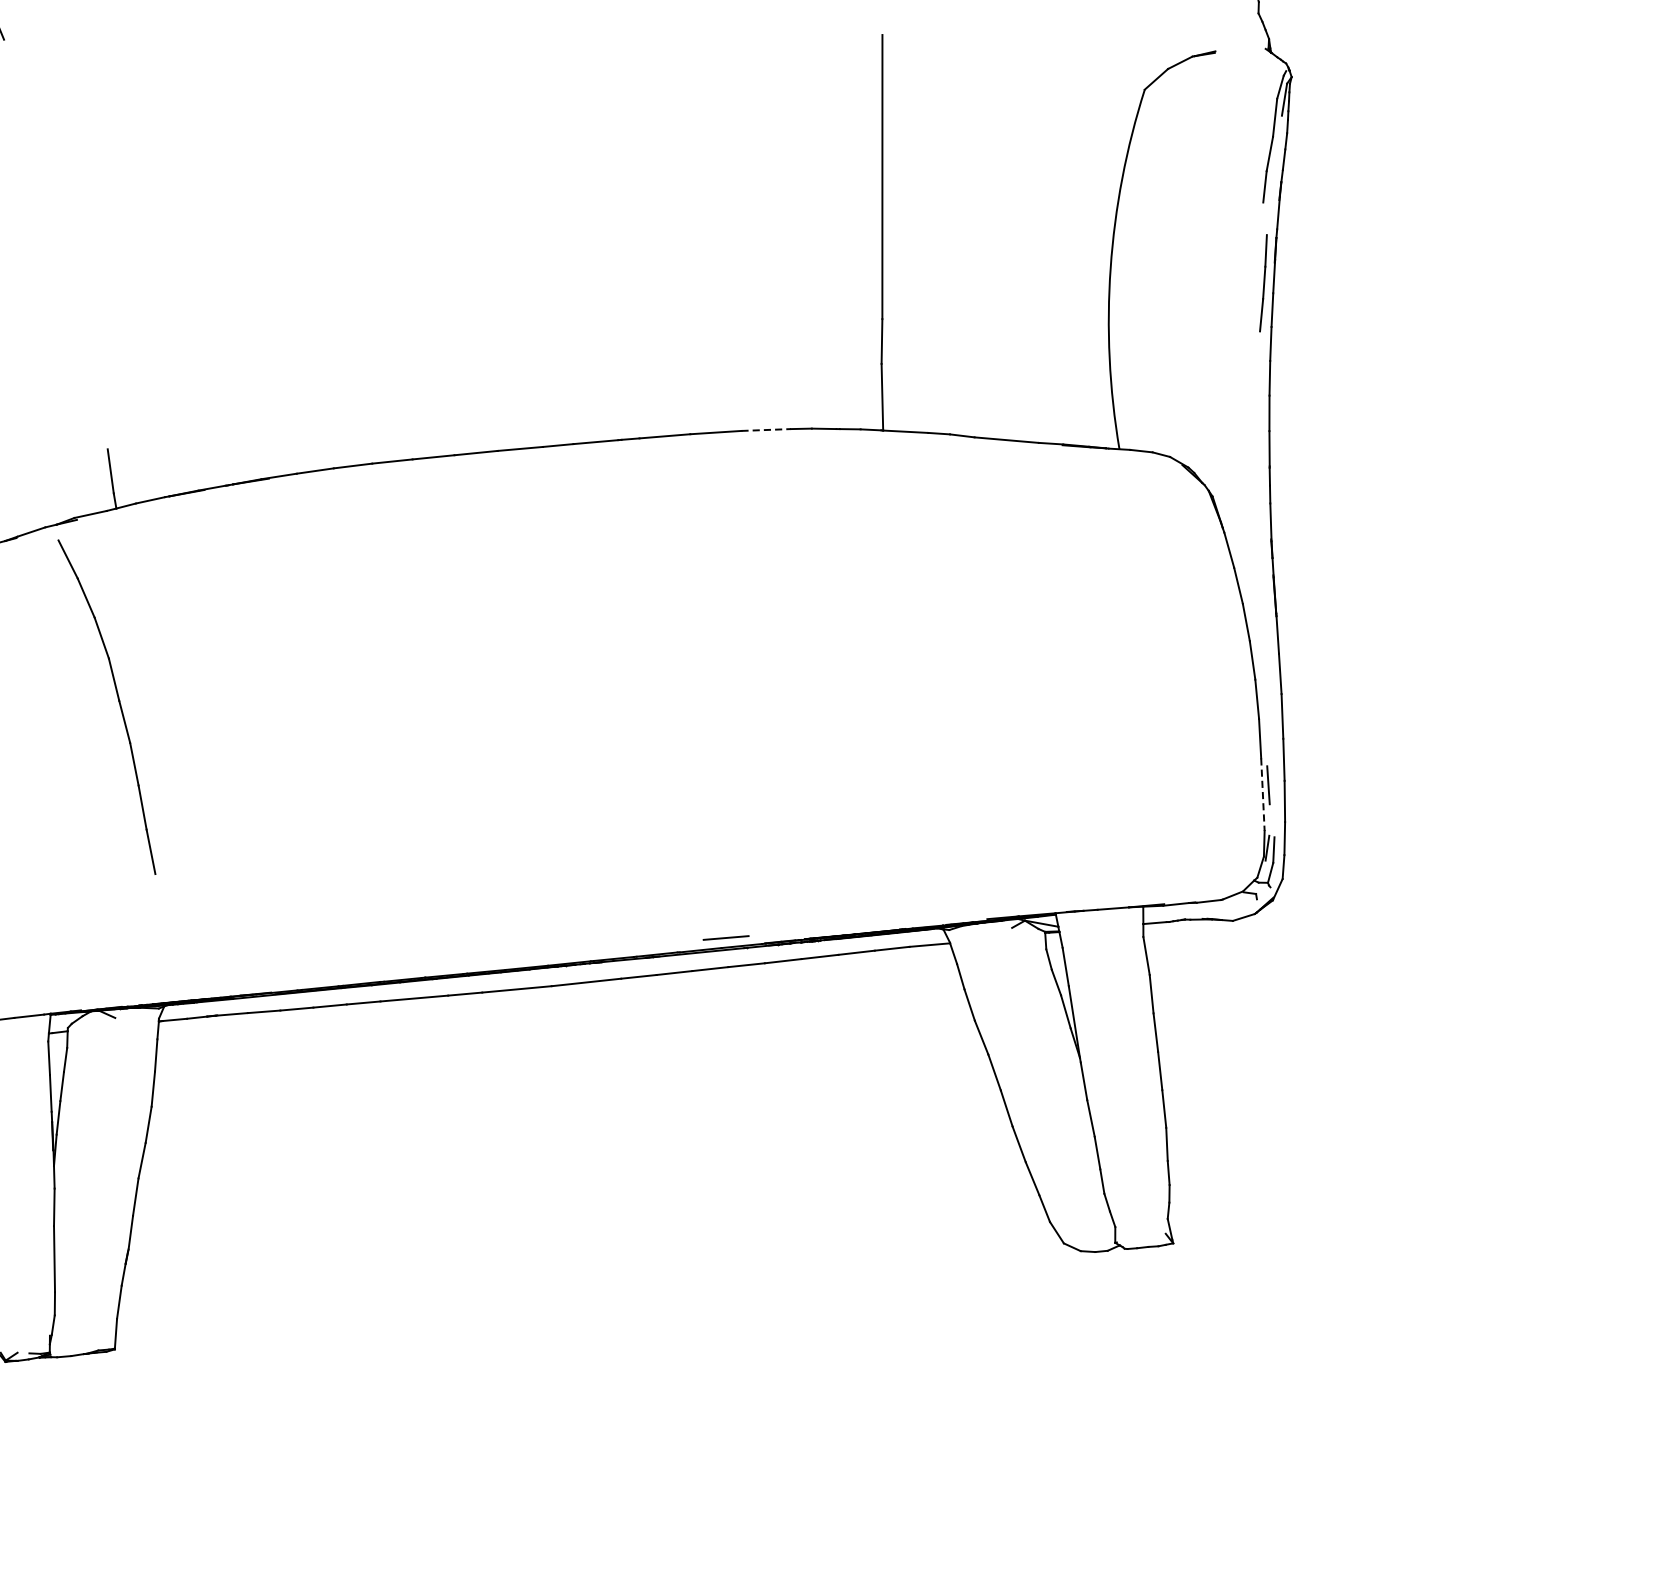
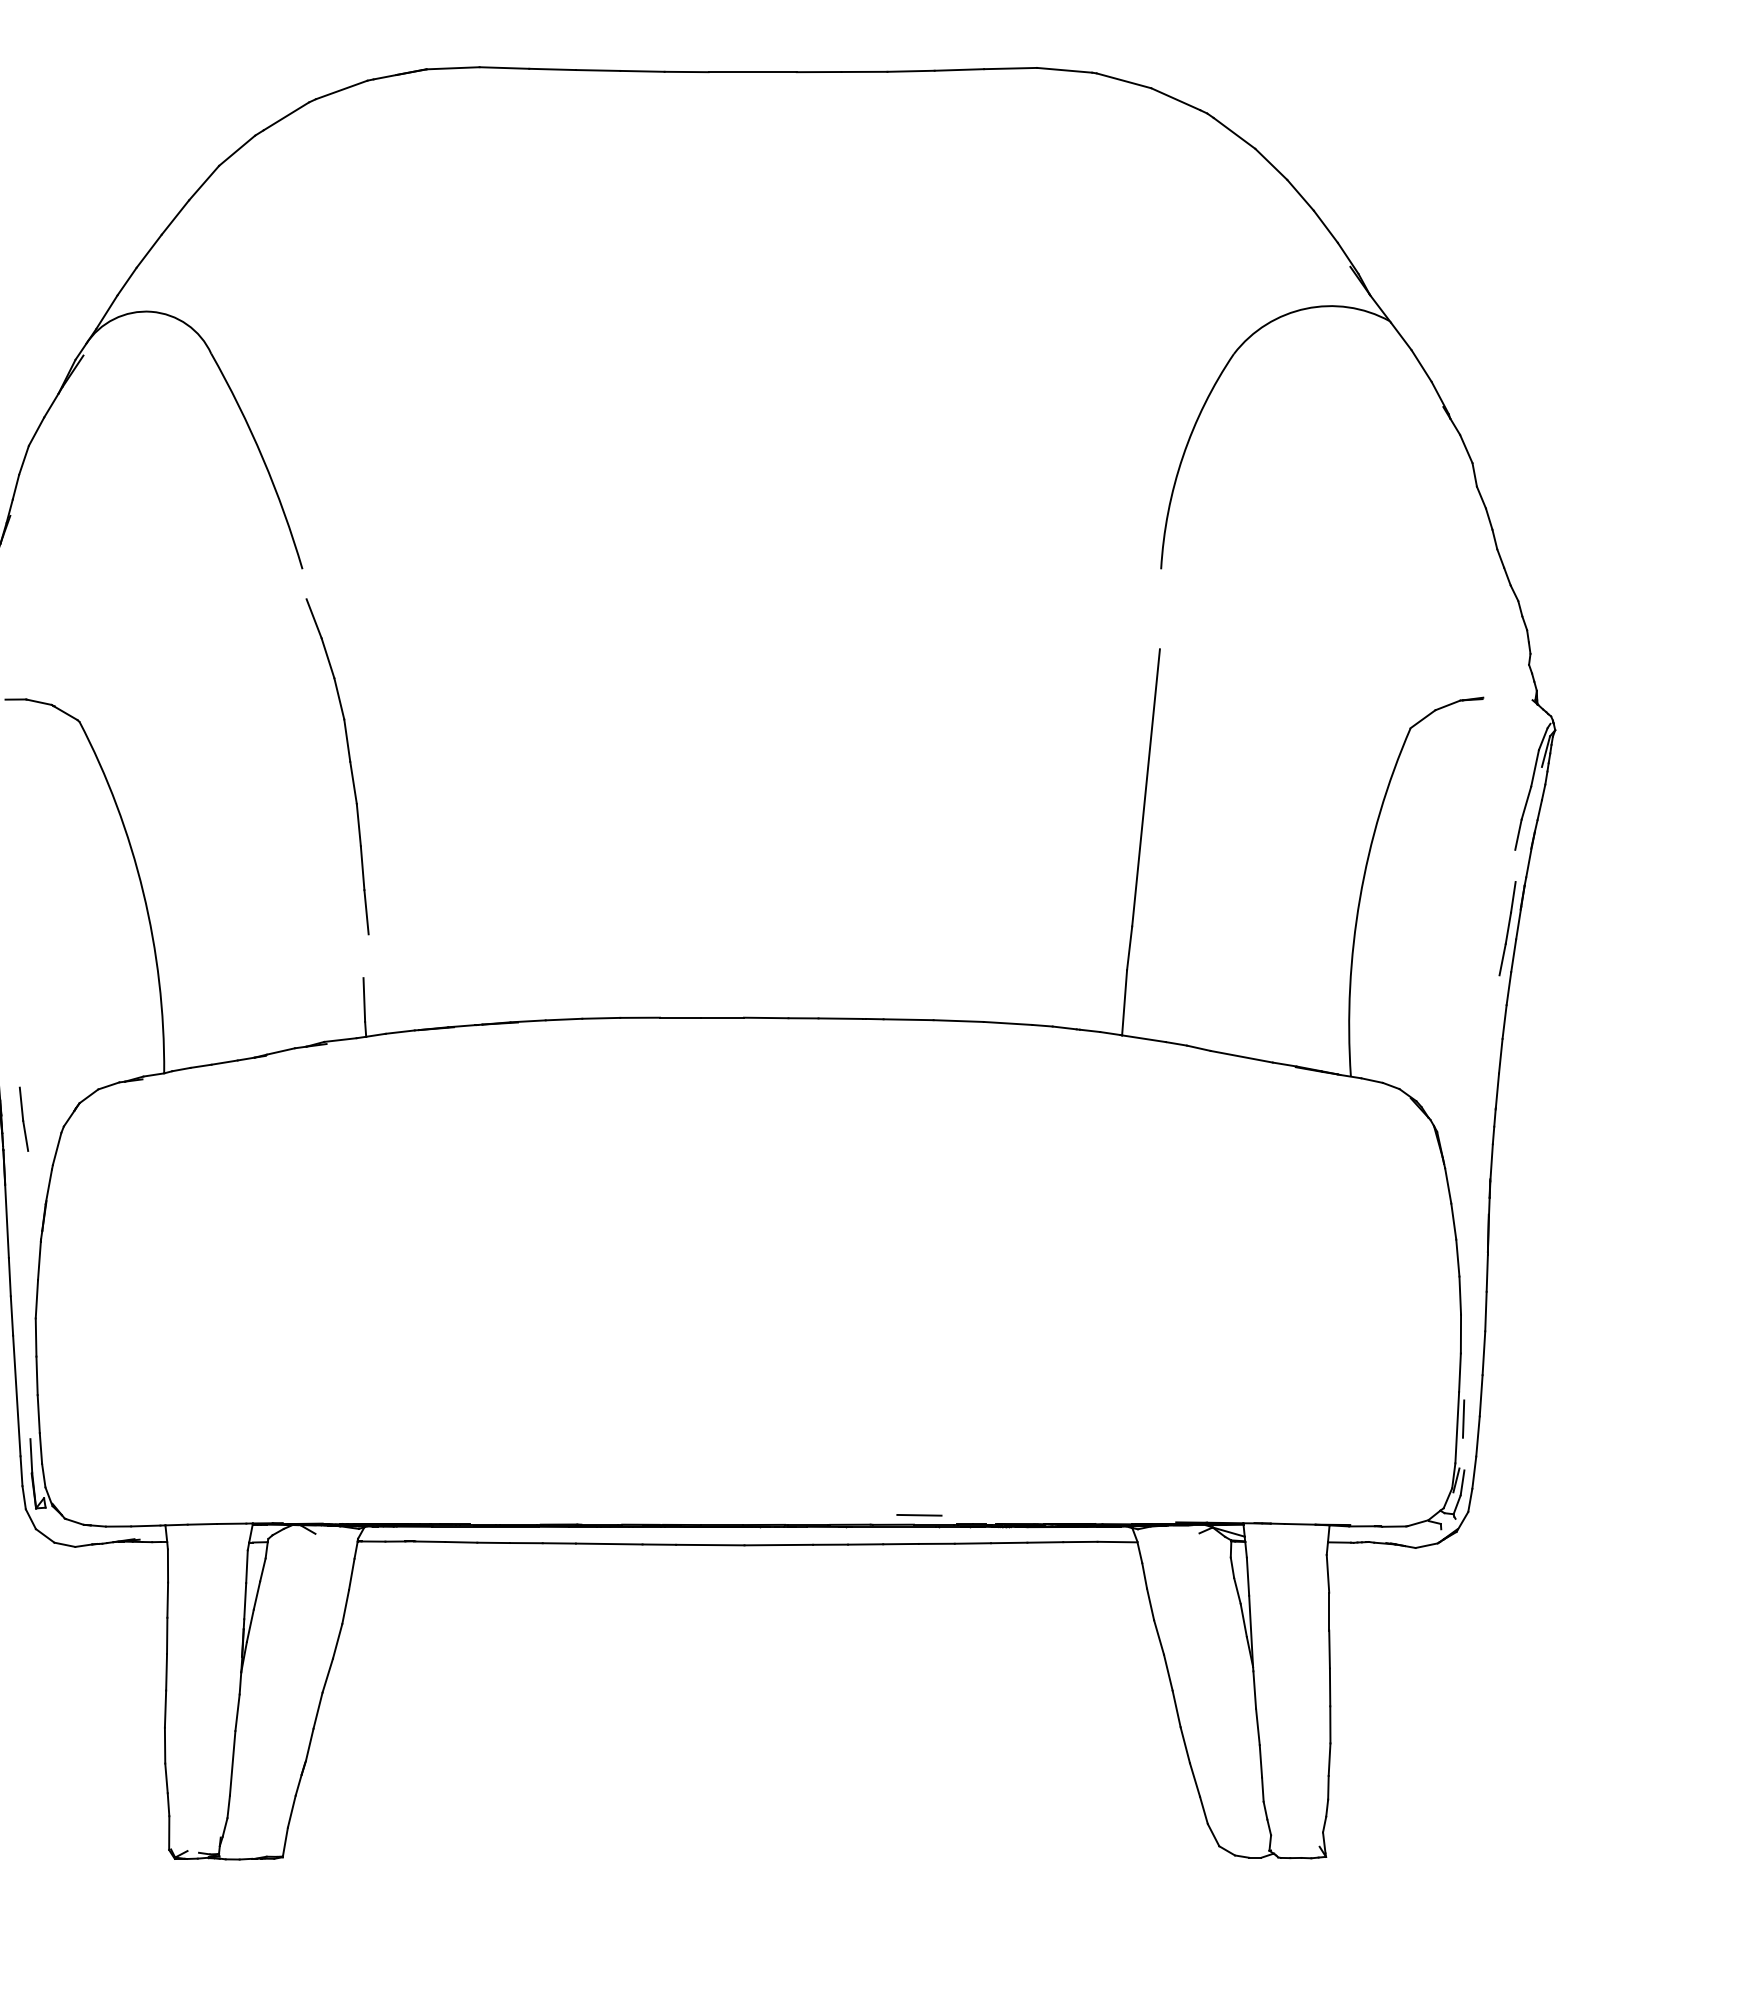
line: (766, 430) -> (1008, 1023), dashed -> solid
part: (118, 703) -> (349, 764), moved
line: (1263, 794) -> (1457, 1427), dashed -> solid

